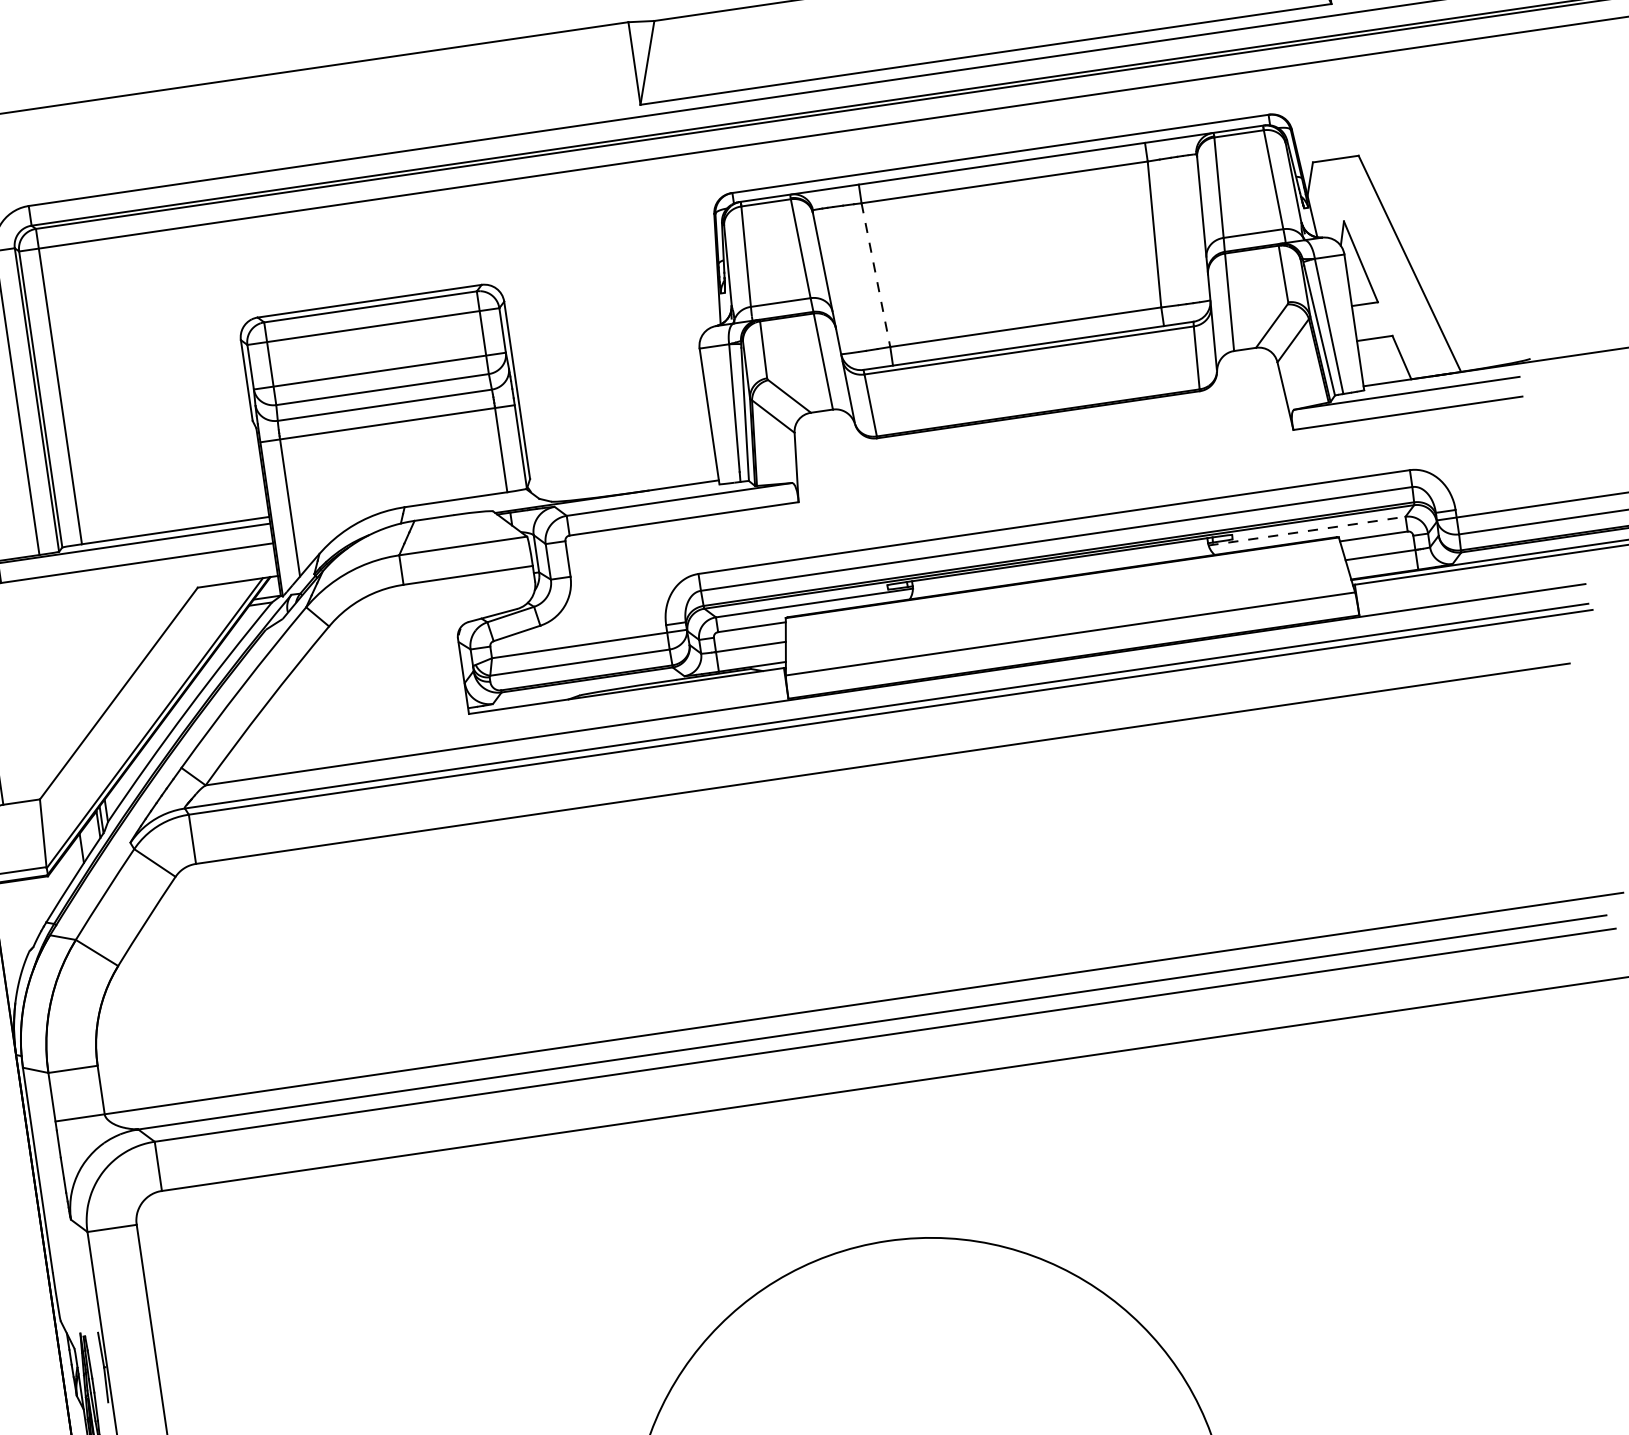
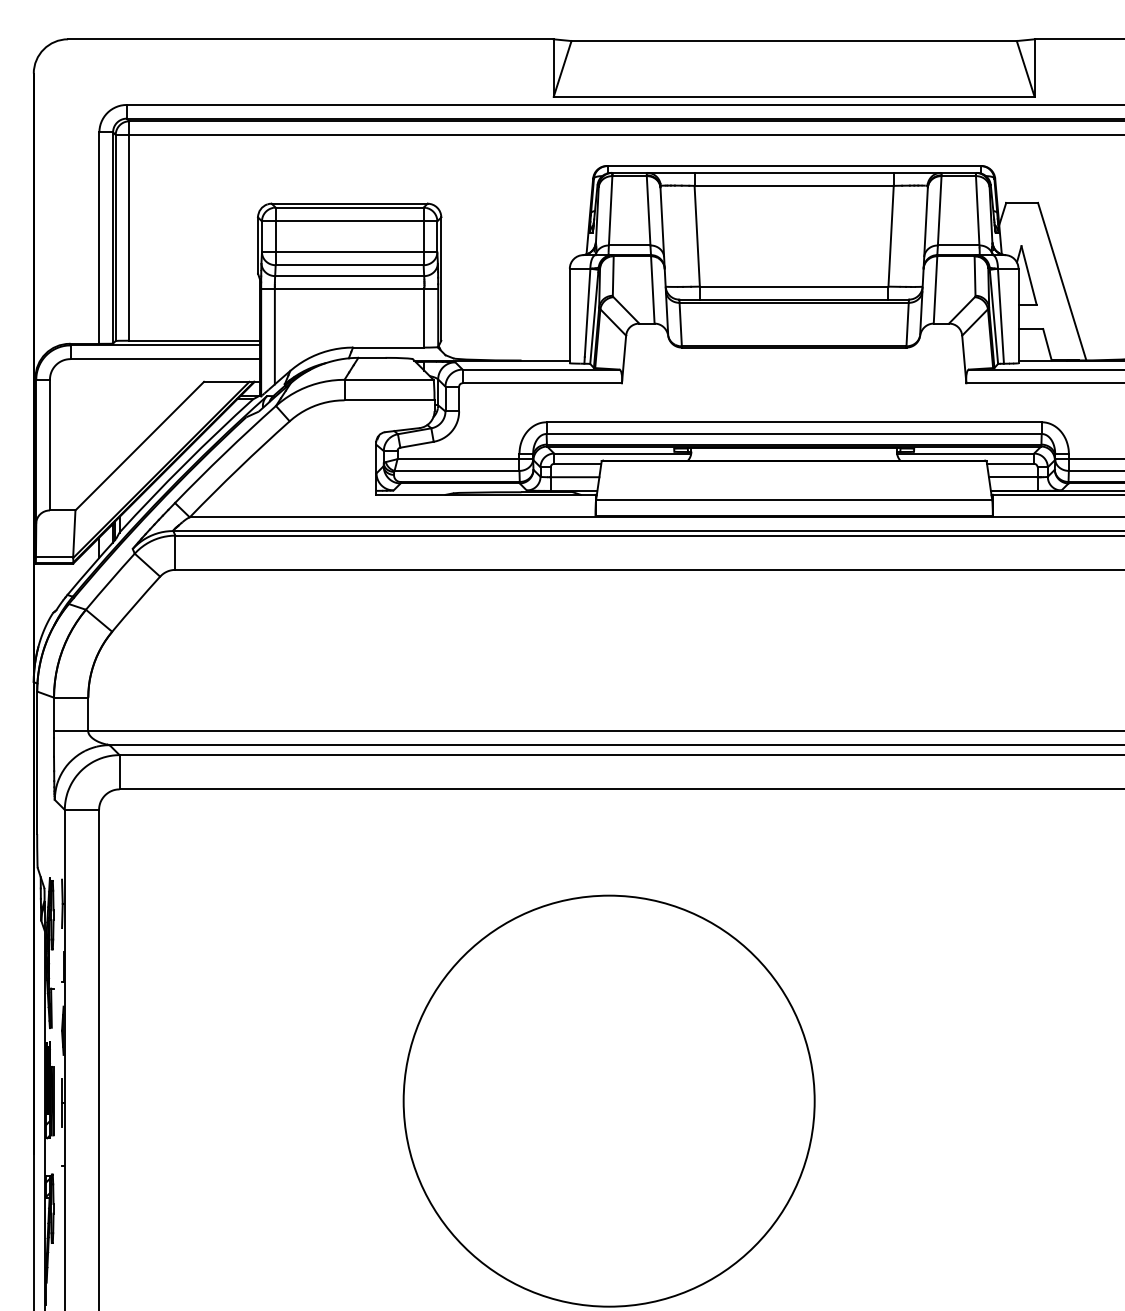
line: (876, 275) -> (697, 236), dashed -> solid
line: (1306, 531) -> (965, 453), dashed -> solid

